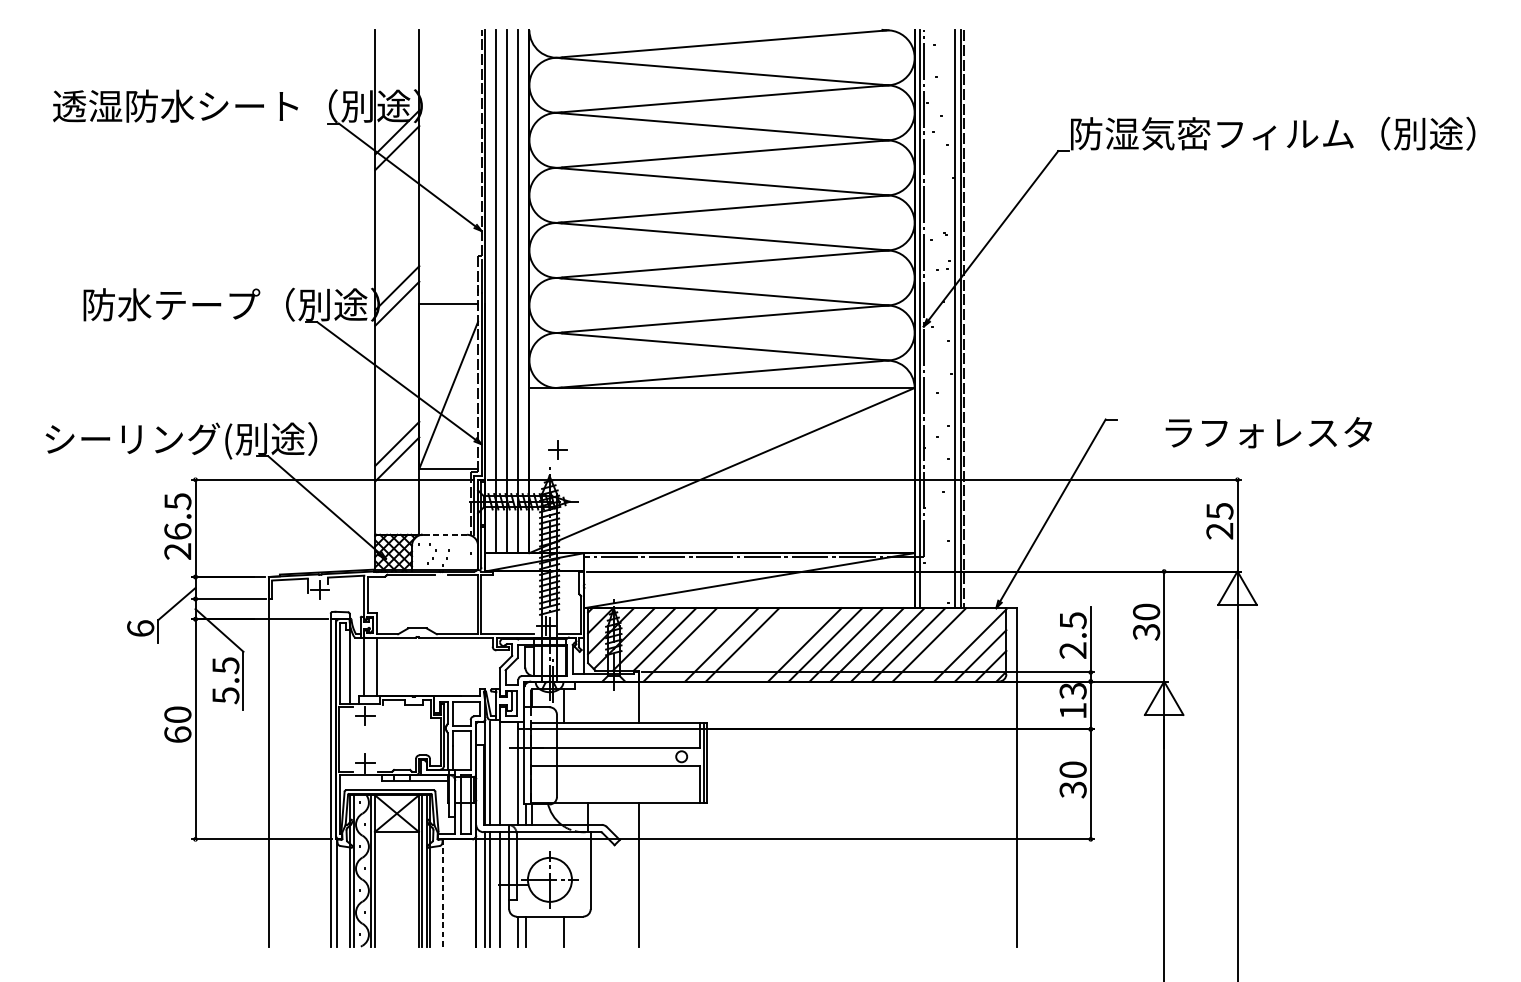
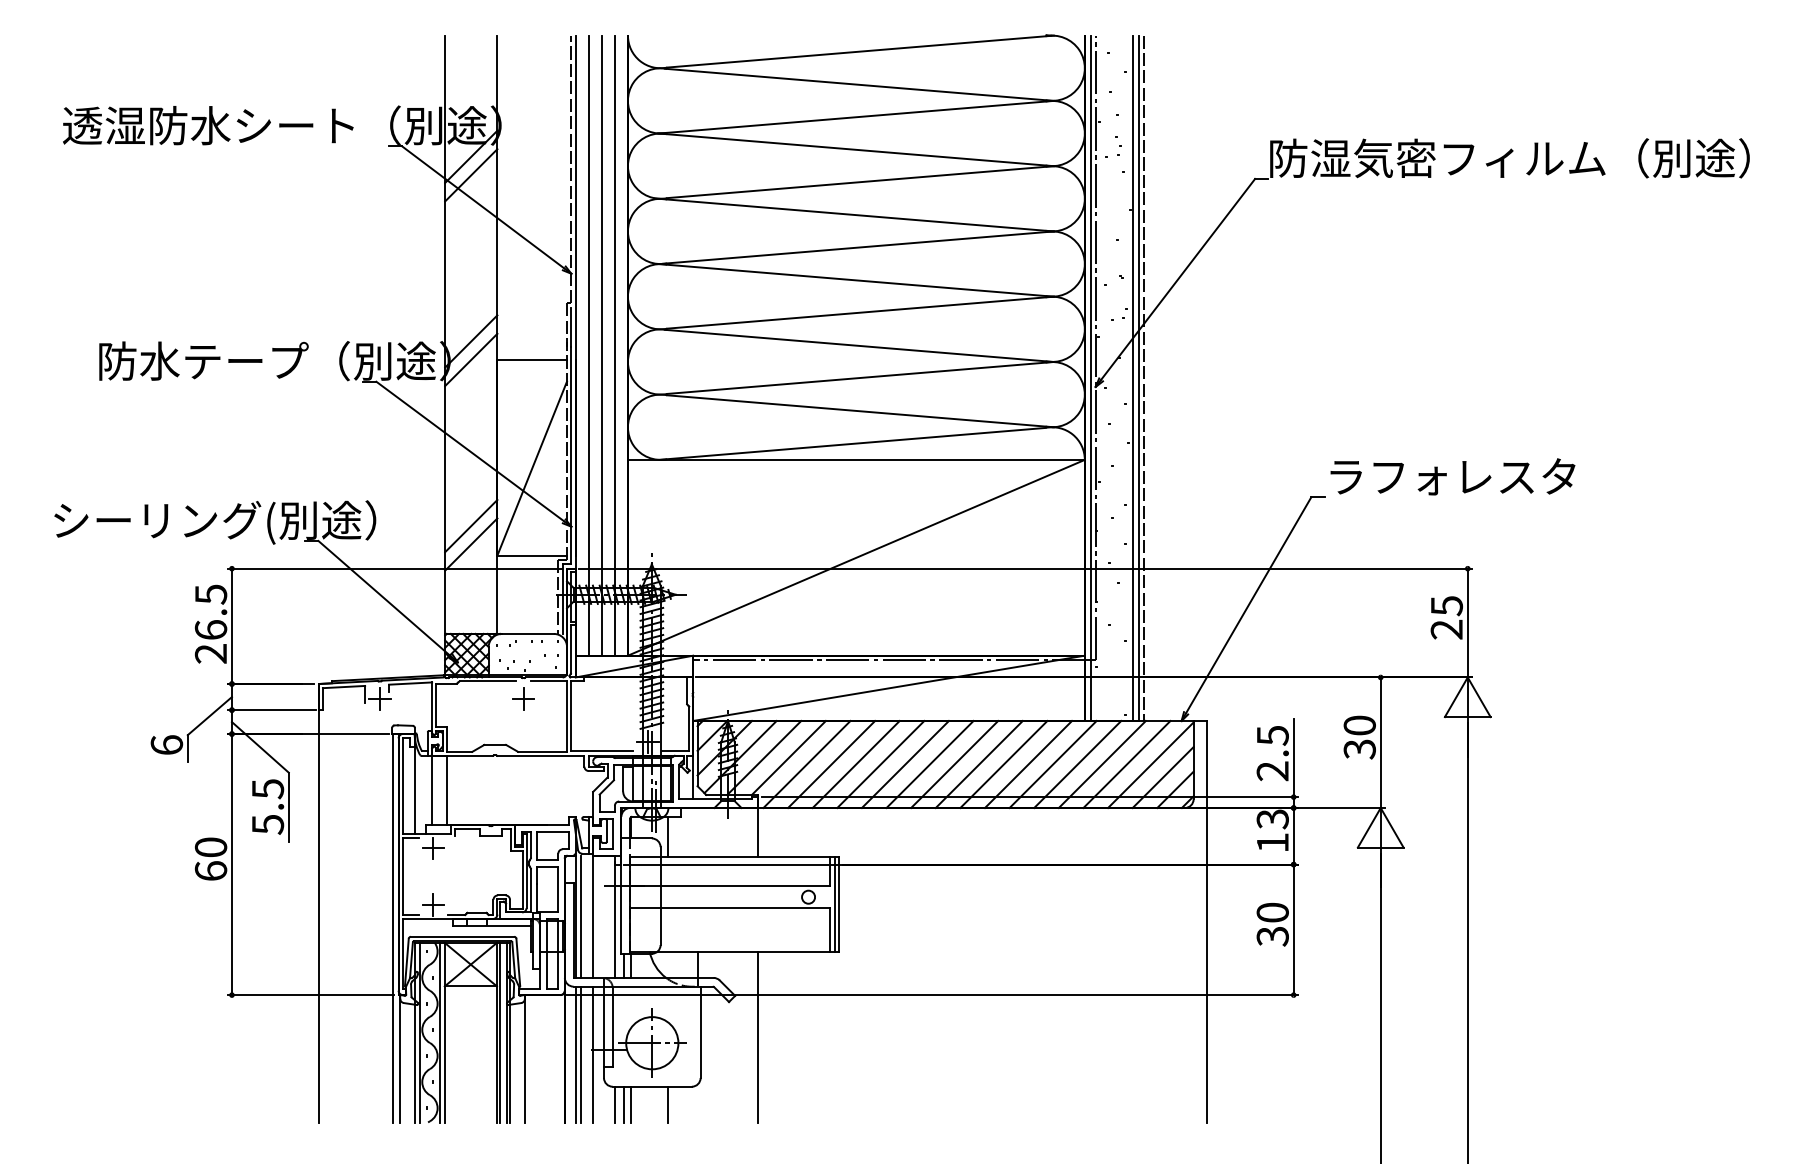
text: (1268, 432) -> (1452, 476), moved
part: (557, 449) -> (523, 698), moved
line: (444, 534) -> (527, 633), dashed -> solid
line: (701, 644) -> (831, 764), added
line: (762, 644) -> (904, 764), added
line: (783, 644) -> (929, 764), added
line: (949, 644) -> (1126, 764), added
line: (442, 892) -> (524, 1058), dashed -> solid
line: (531, 931) -> (630, 1104), added

